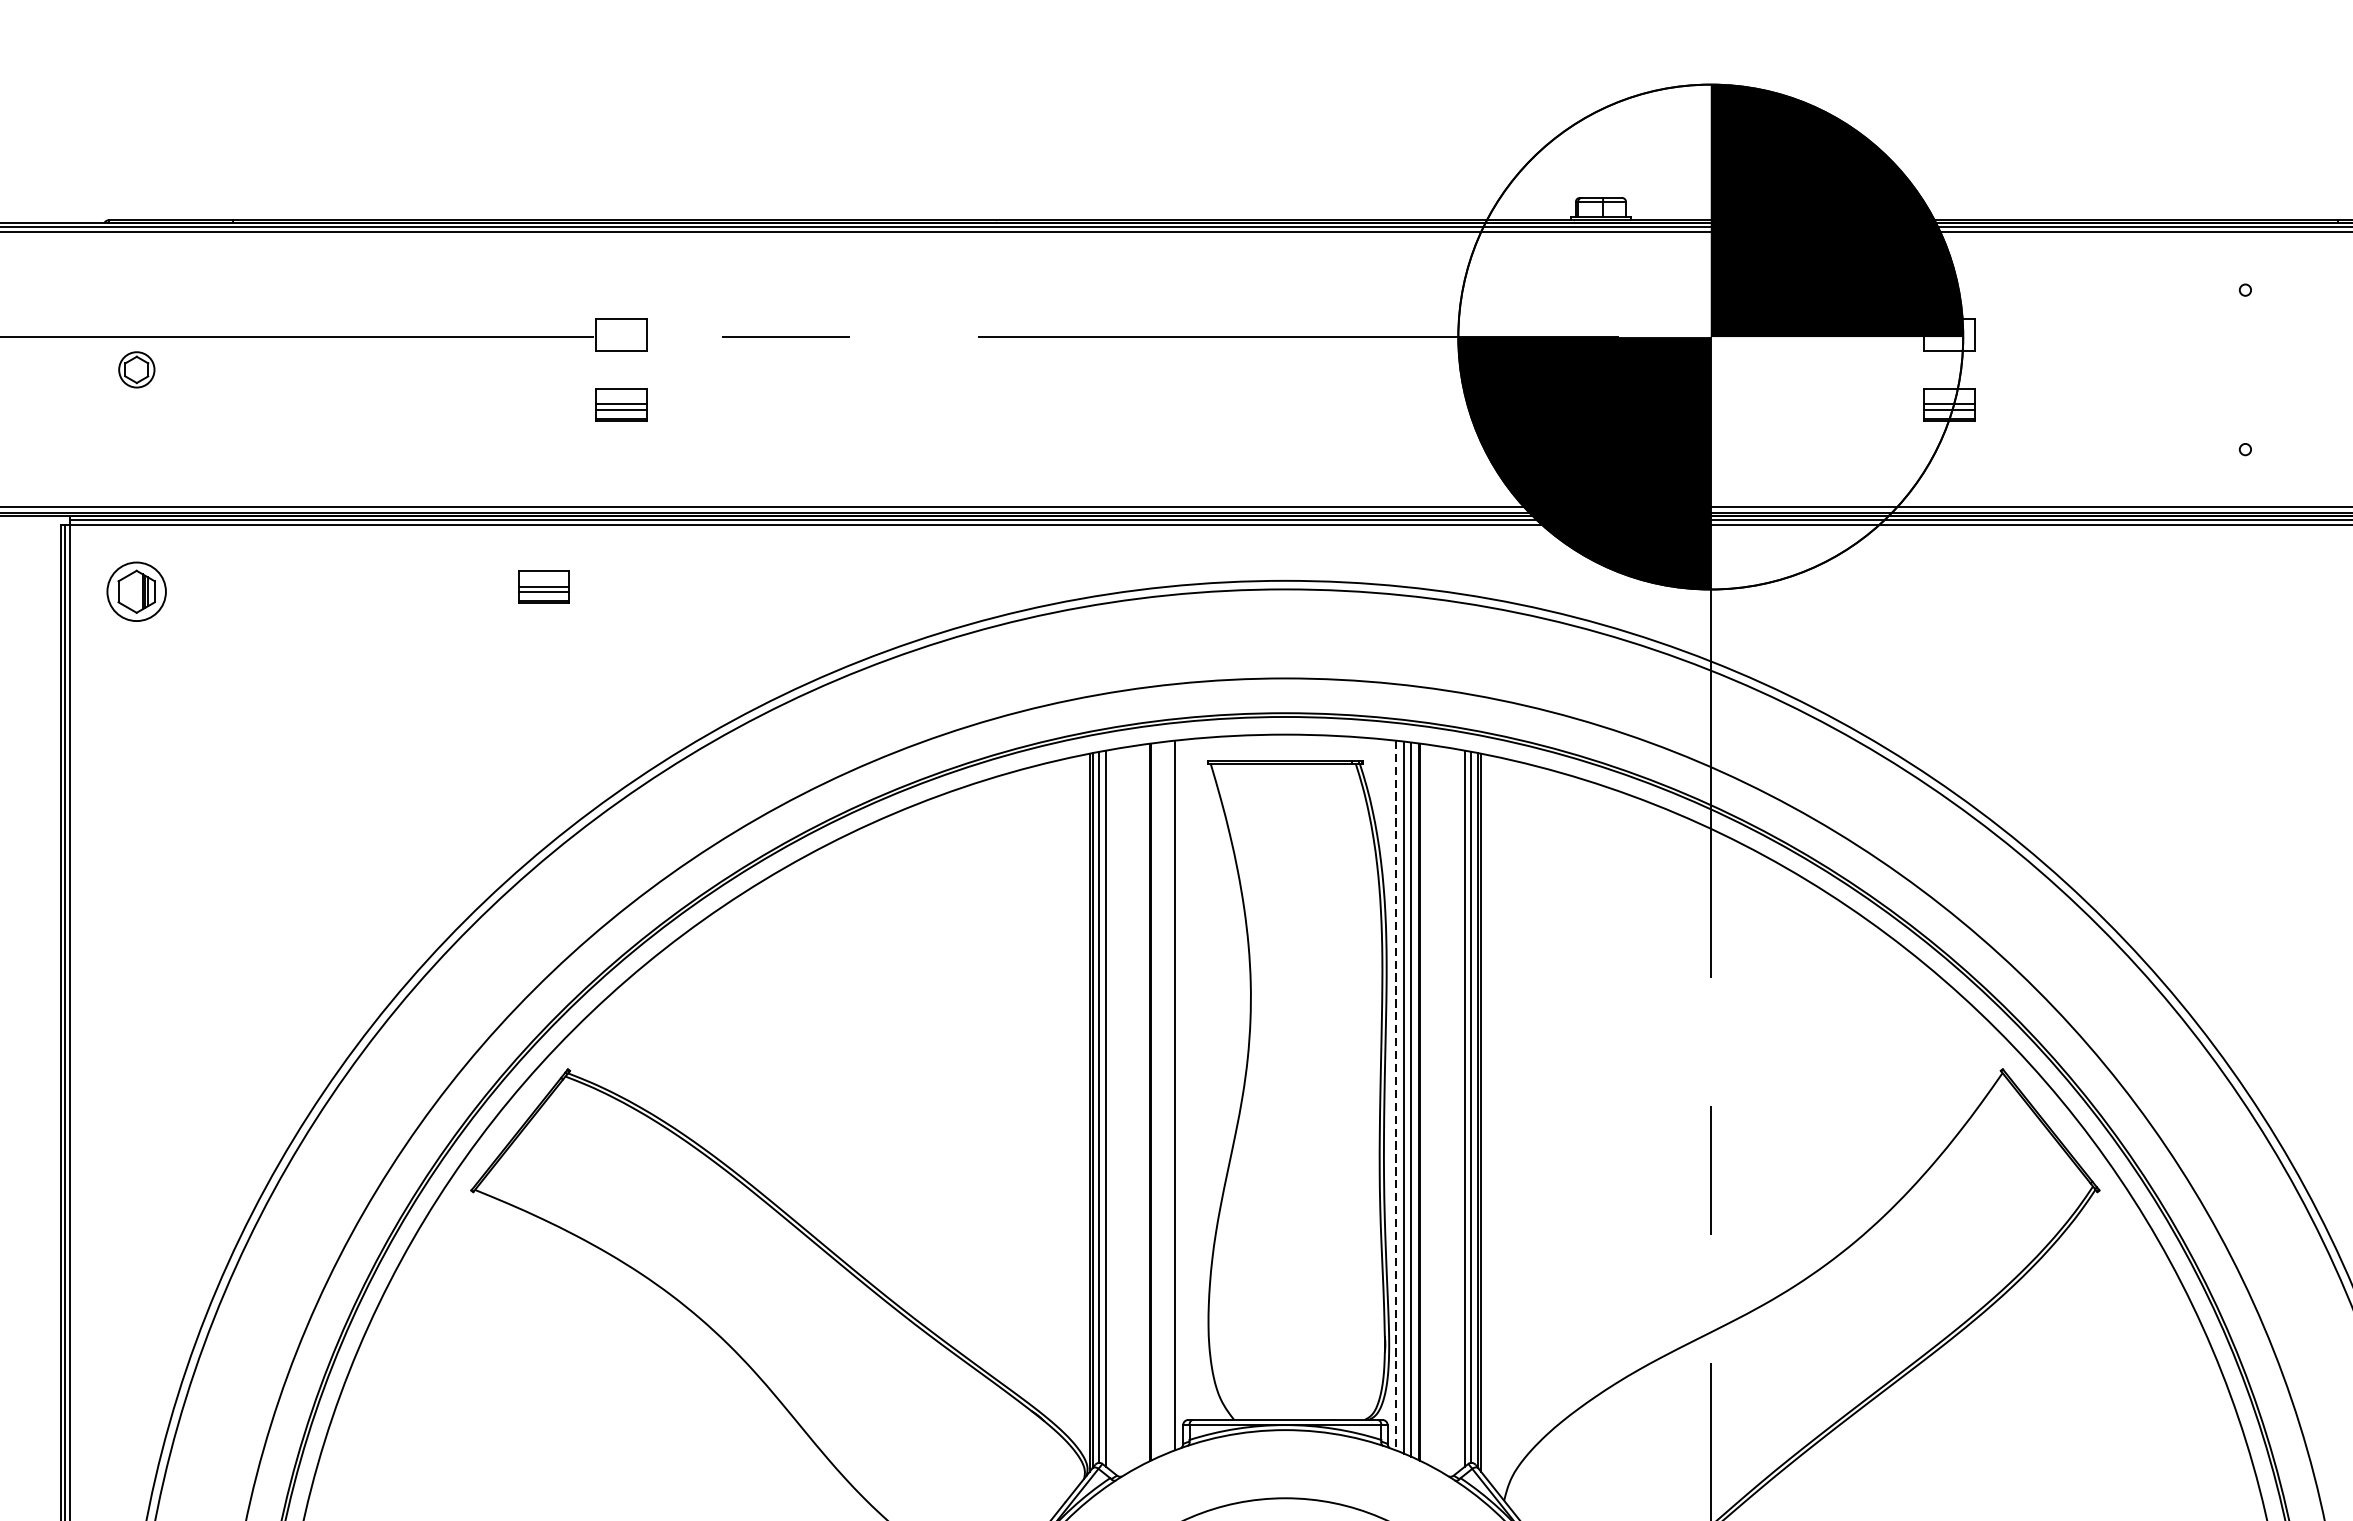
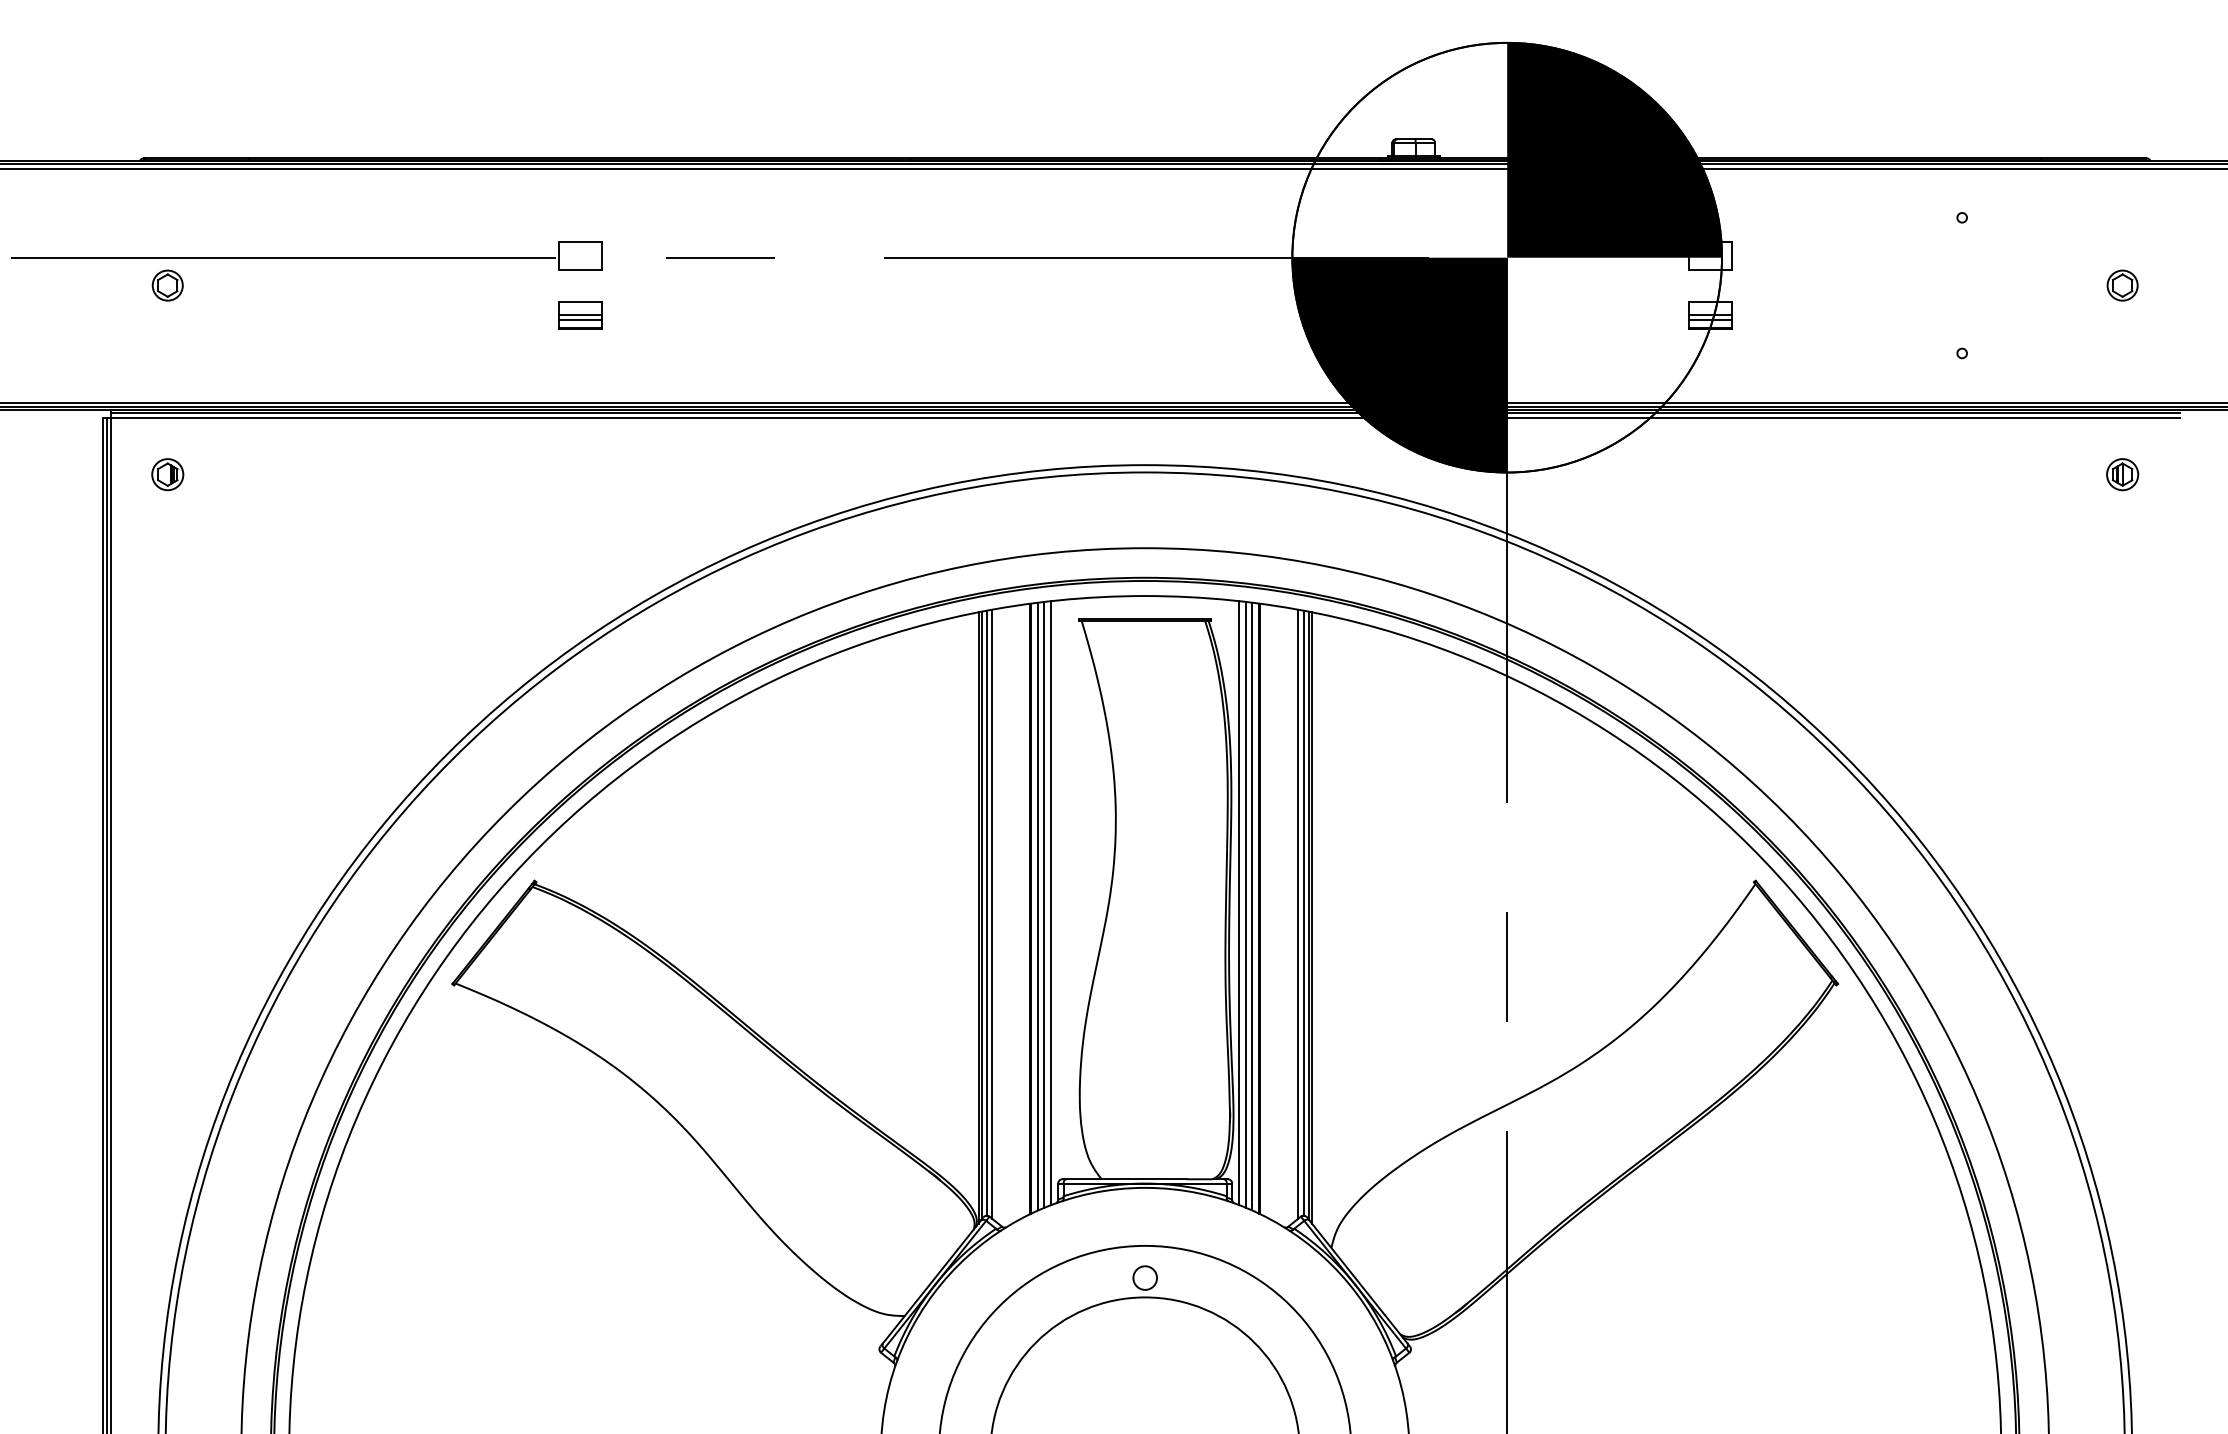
part: (544, 587) -> (514, 470), removed
part: (136, 591) -> (167, 474), size x0.62
line: (1396, 1095) -> (1239, 903), dashed -> solid
line: (1167, 1097) -> (1044, 904), added
line: (1160, 1099) -> (1038, 906), added

